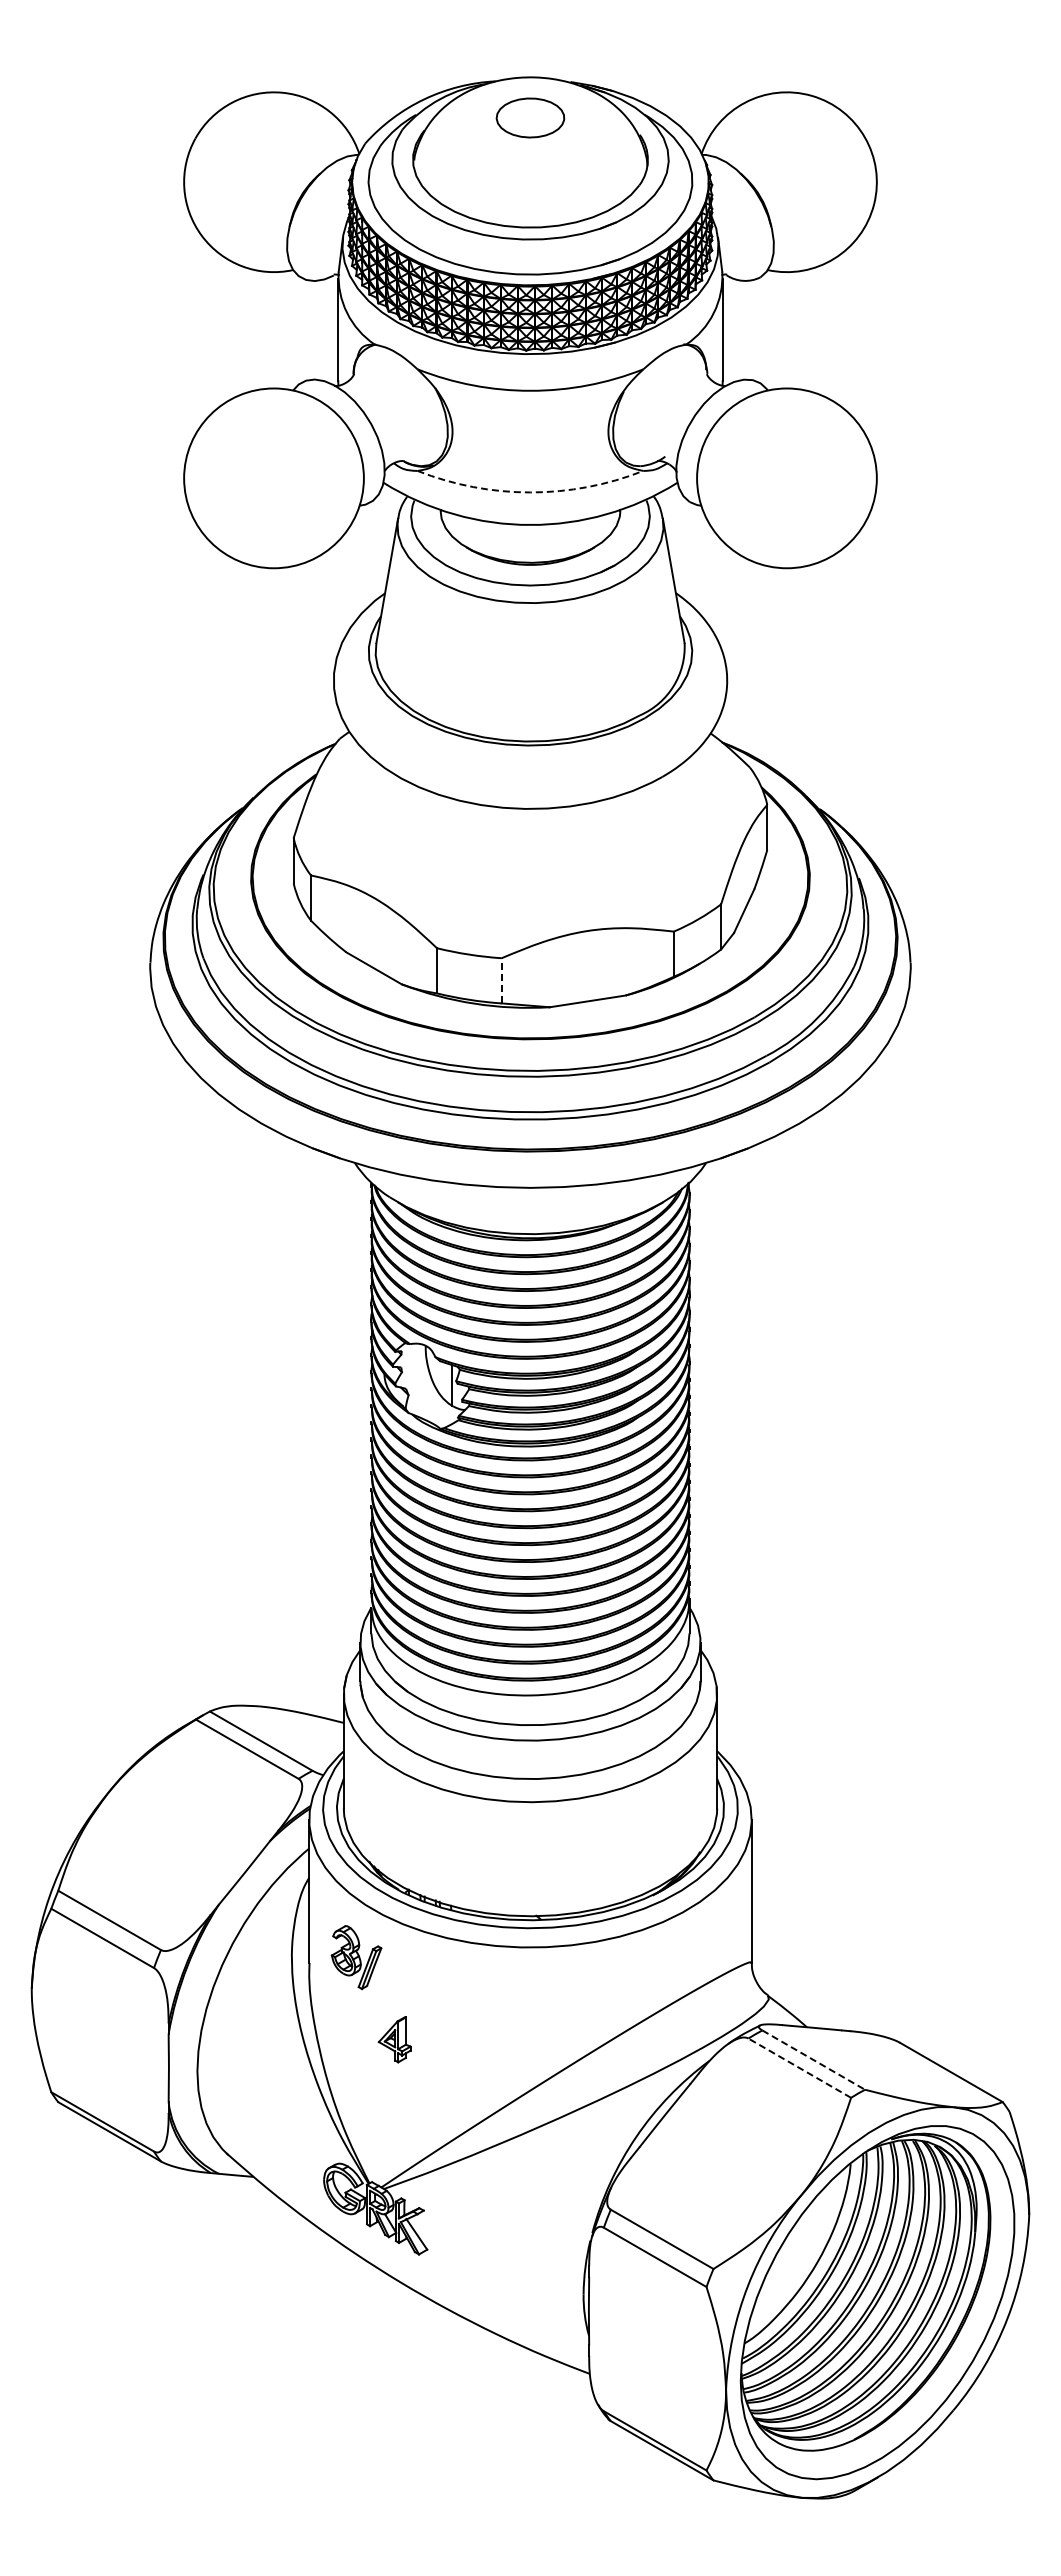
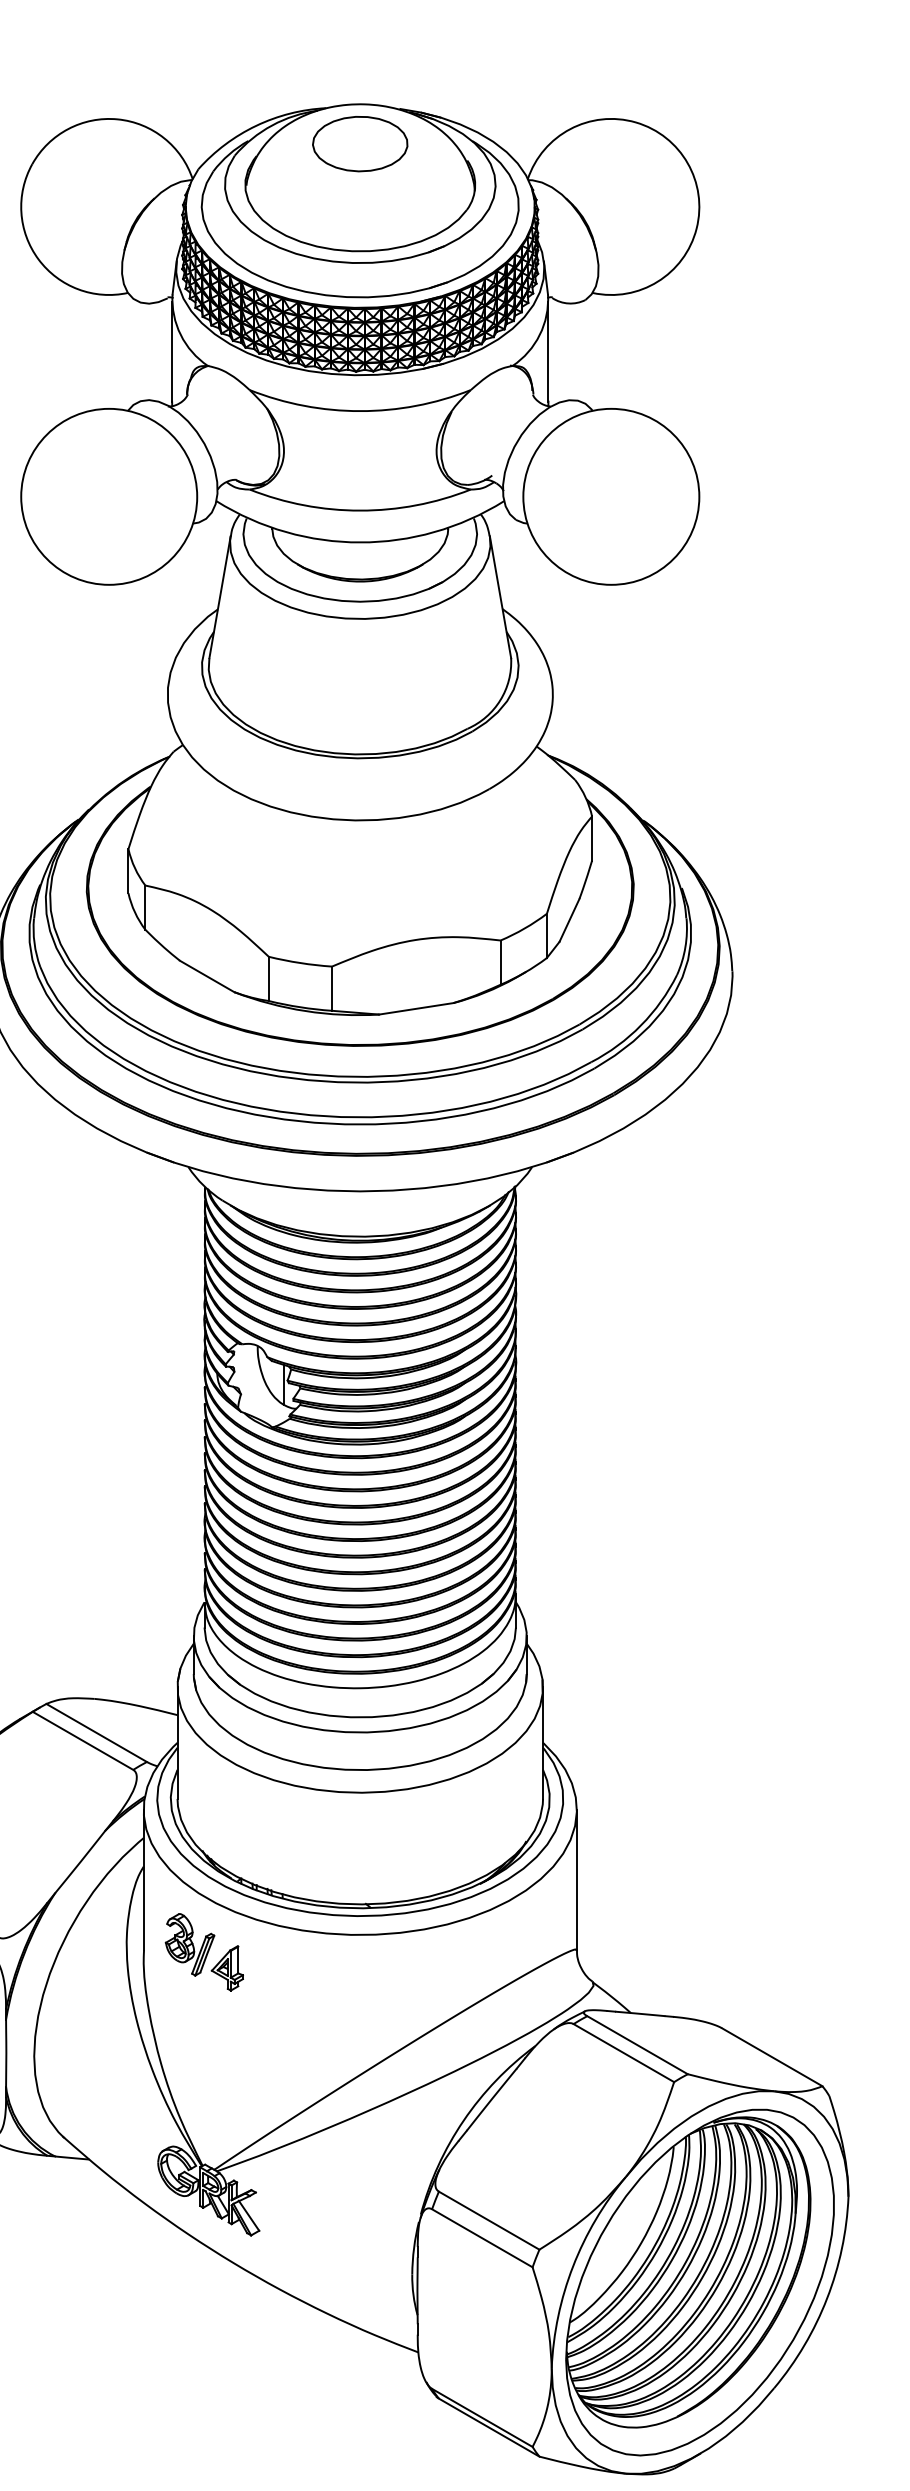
part: (530, 117) -> (360, 143), size x1.43
arc: (530, 492) -> (360, 510), dashed -> solid
line: (501, 980) -> (331, 988), dashed -> solid
part: (394, 2039) -> (227, 1968), moved
line: (814, 2060) -> (638, 2045), dashed -> solid
line: (799, 2067) -> (623, 2052), dashed -> solid

